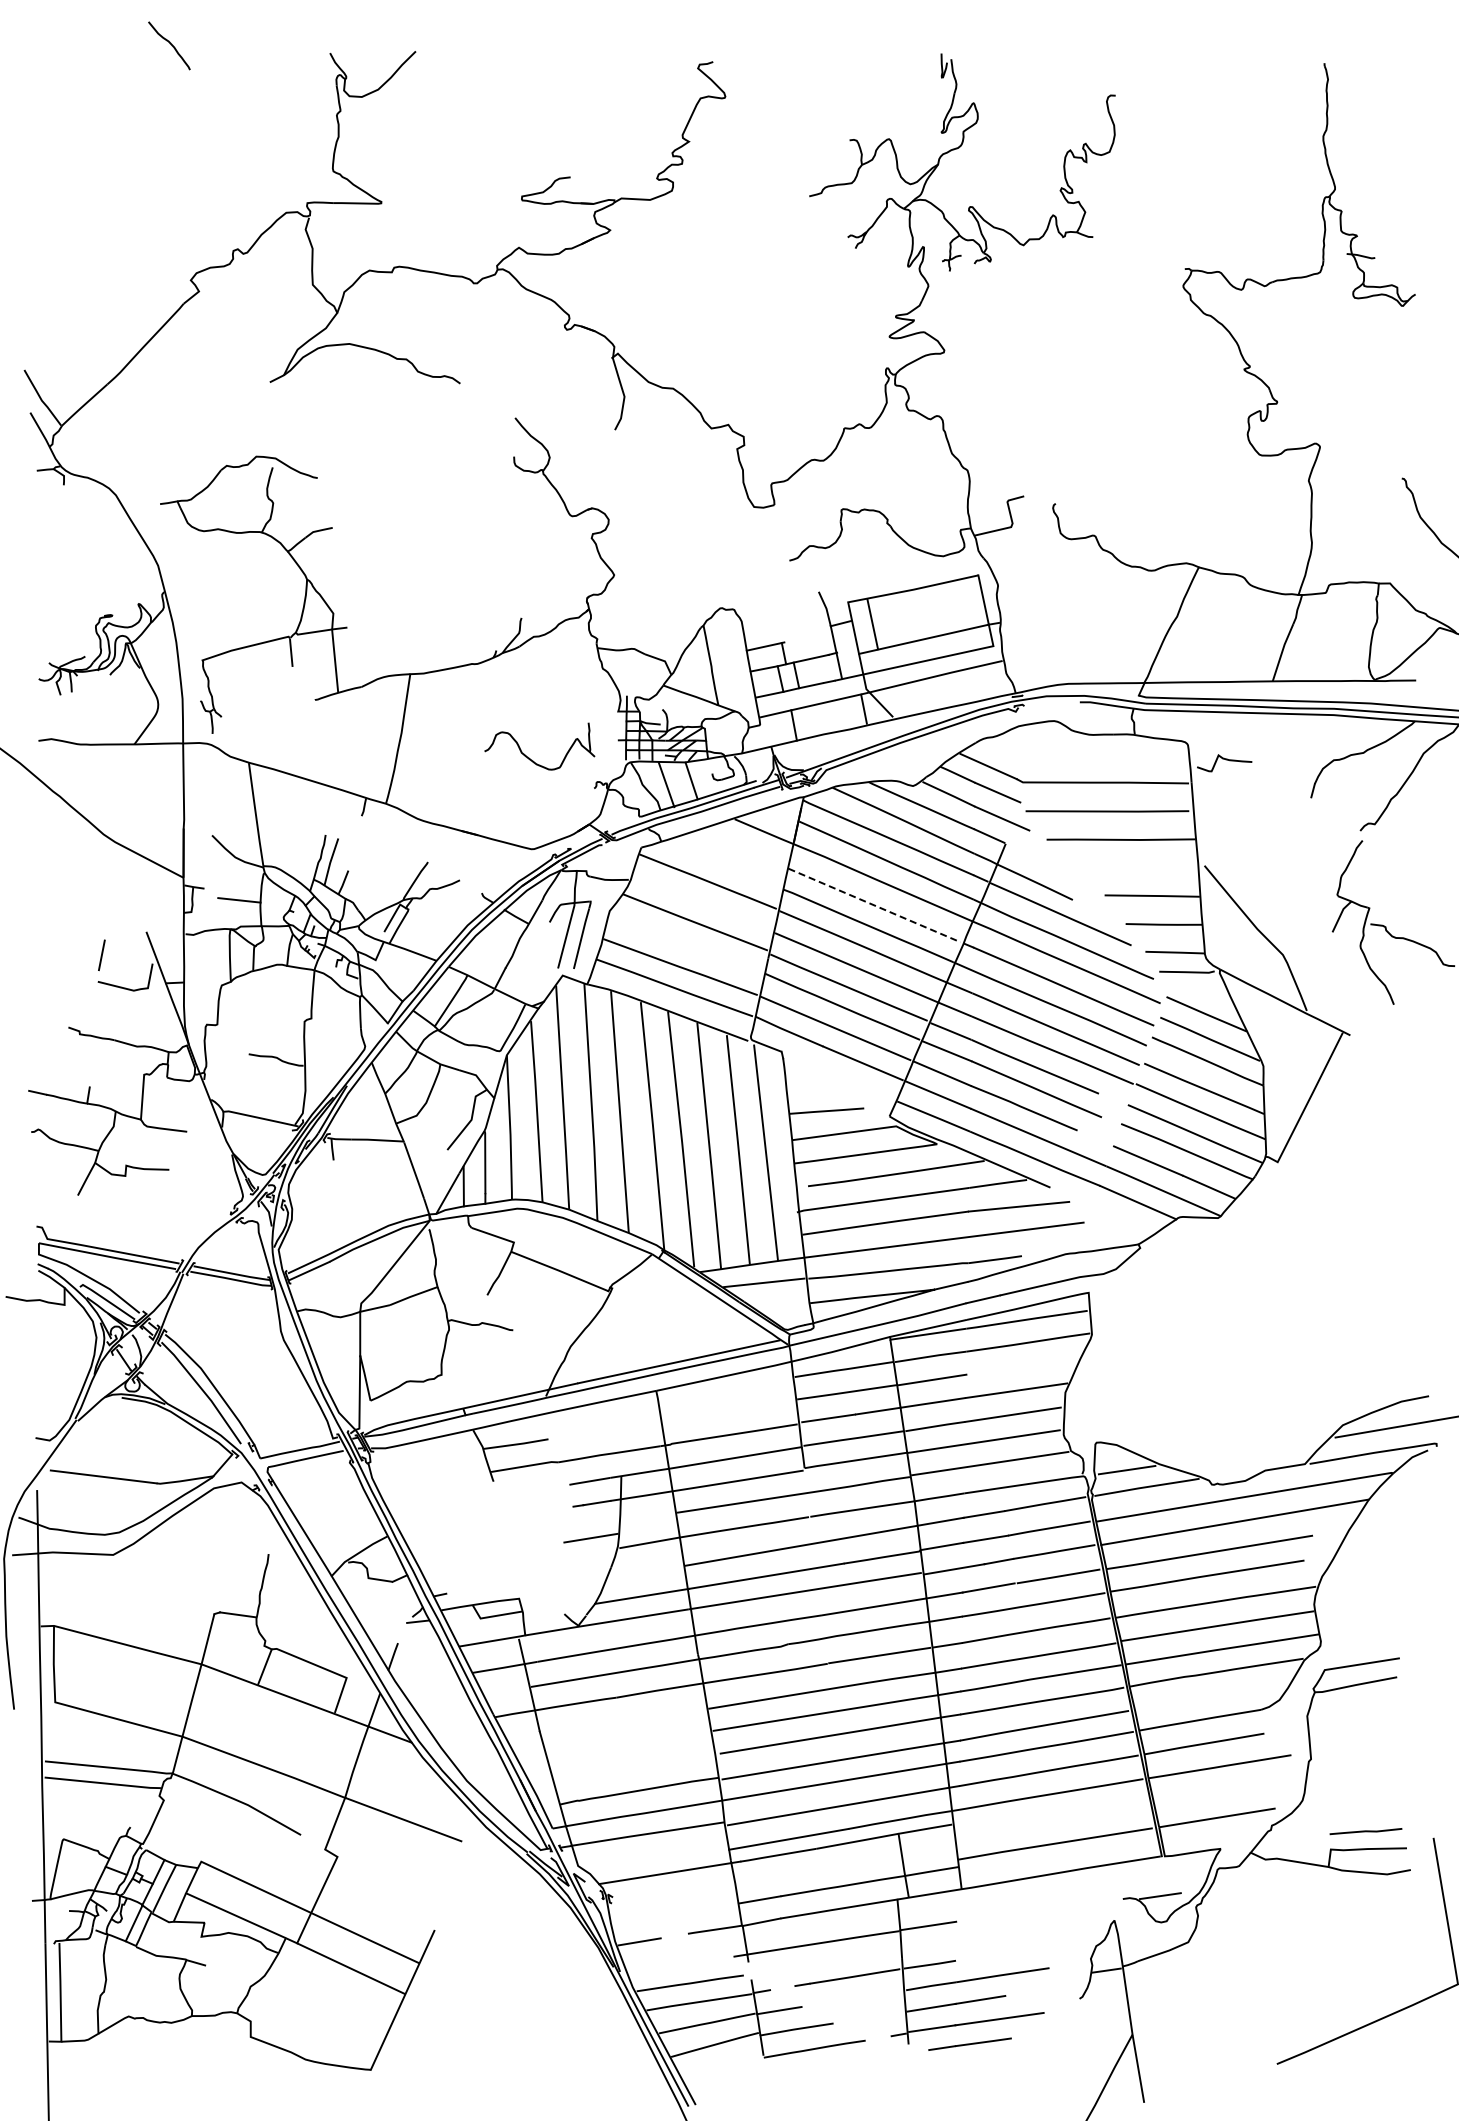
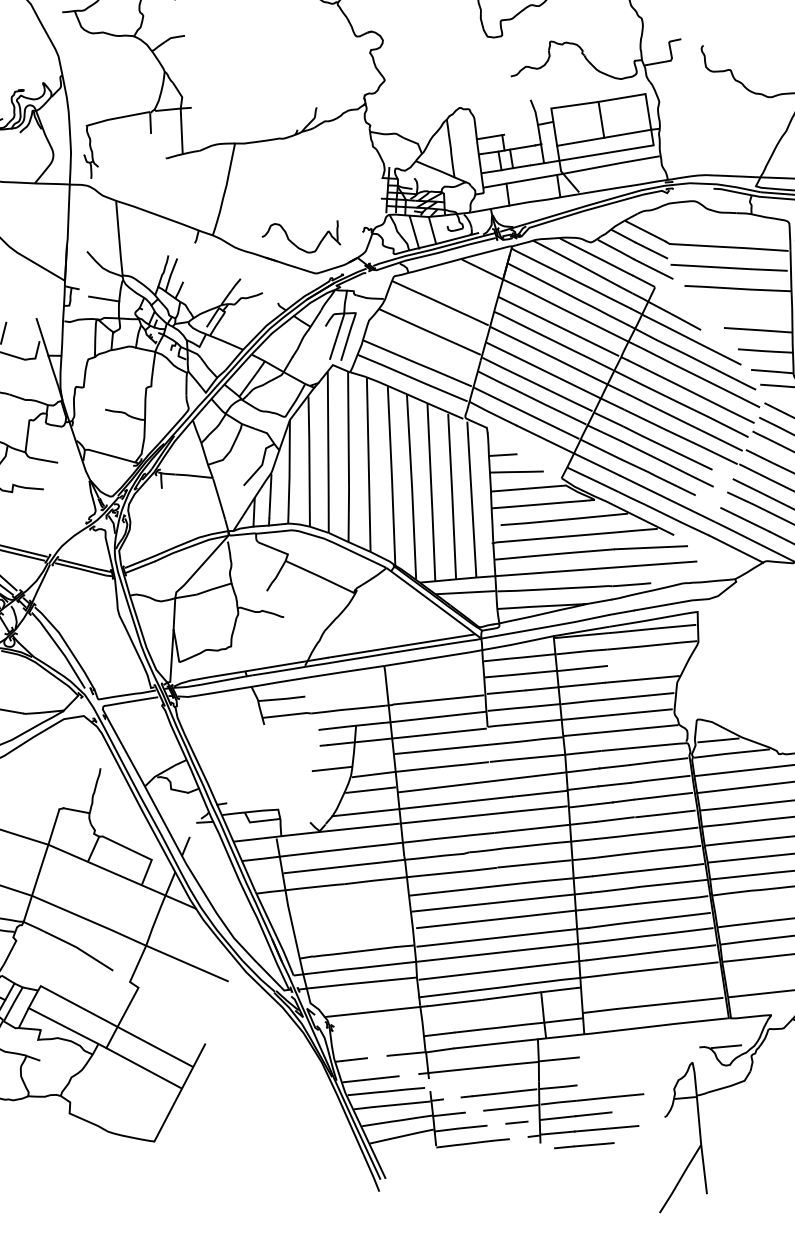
line: (872, 624) -> (601, 119), moved
part: (529, 757) -> (293, 243), moved
line: (874, 905) -> (558, 326), dashed -> solid
line: (806, 1088) -> (503, 455), added
line: (646, 1564) -> (370, 789), added
line: (667, 1967) -> (370, 1079), added
line: (864, 1996) -> (510, 1107), added
line: (873, 2017) -> (516, 1122), added

